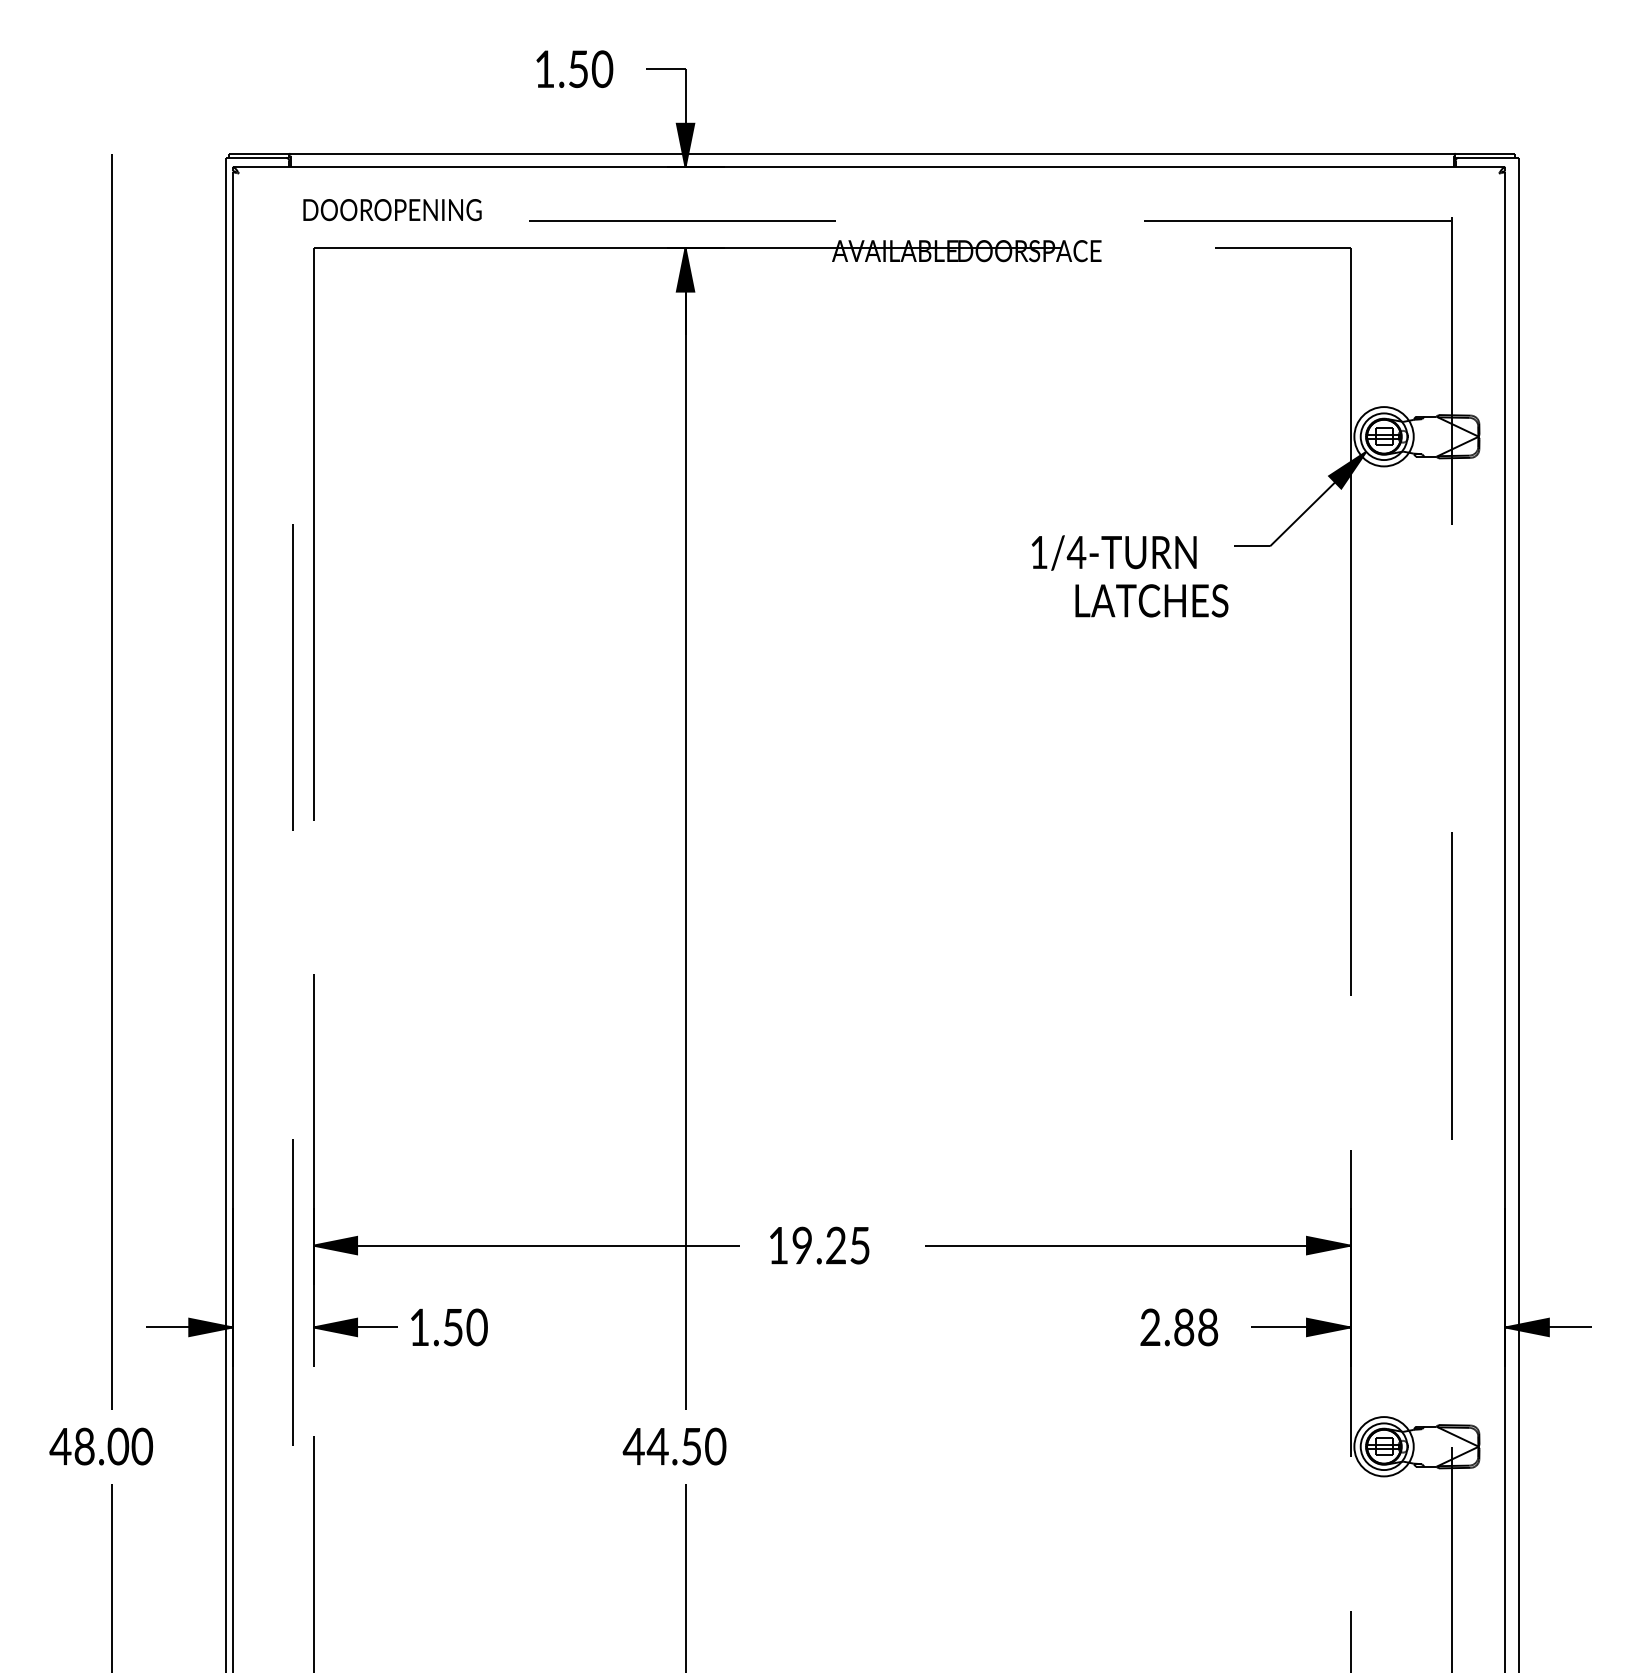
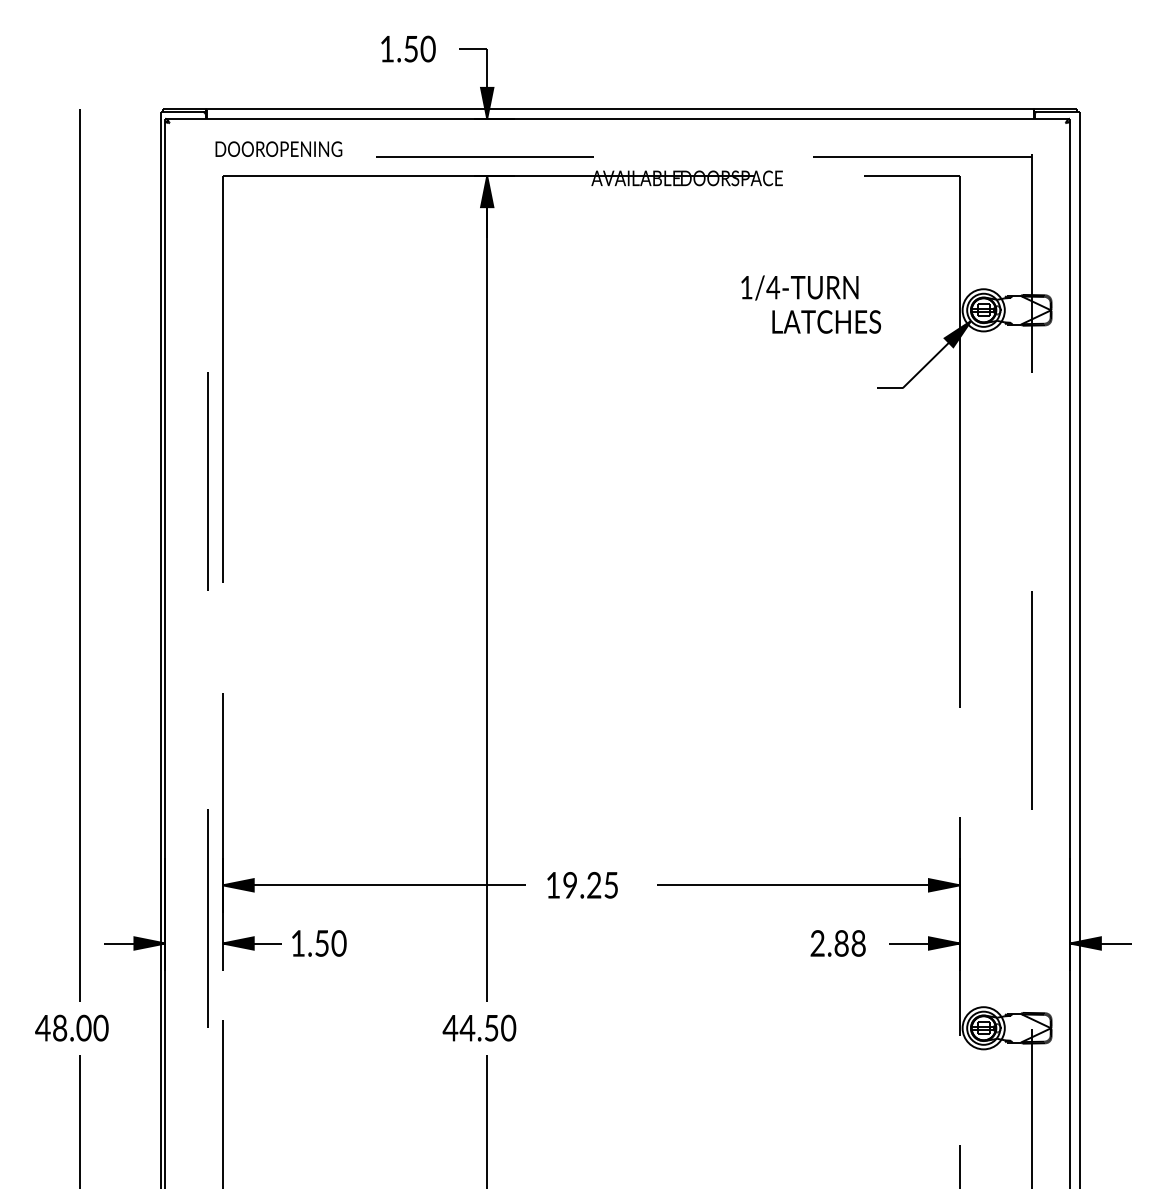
text: (1130, 576) -> (811, 304), moved

